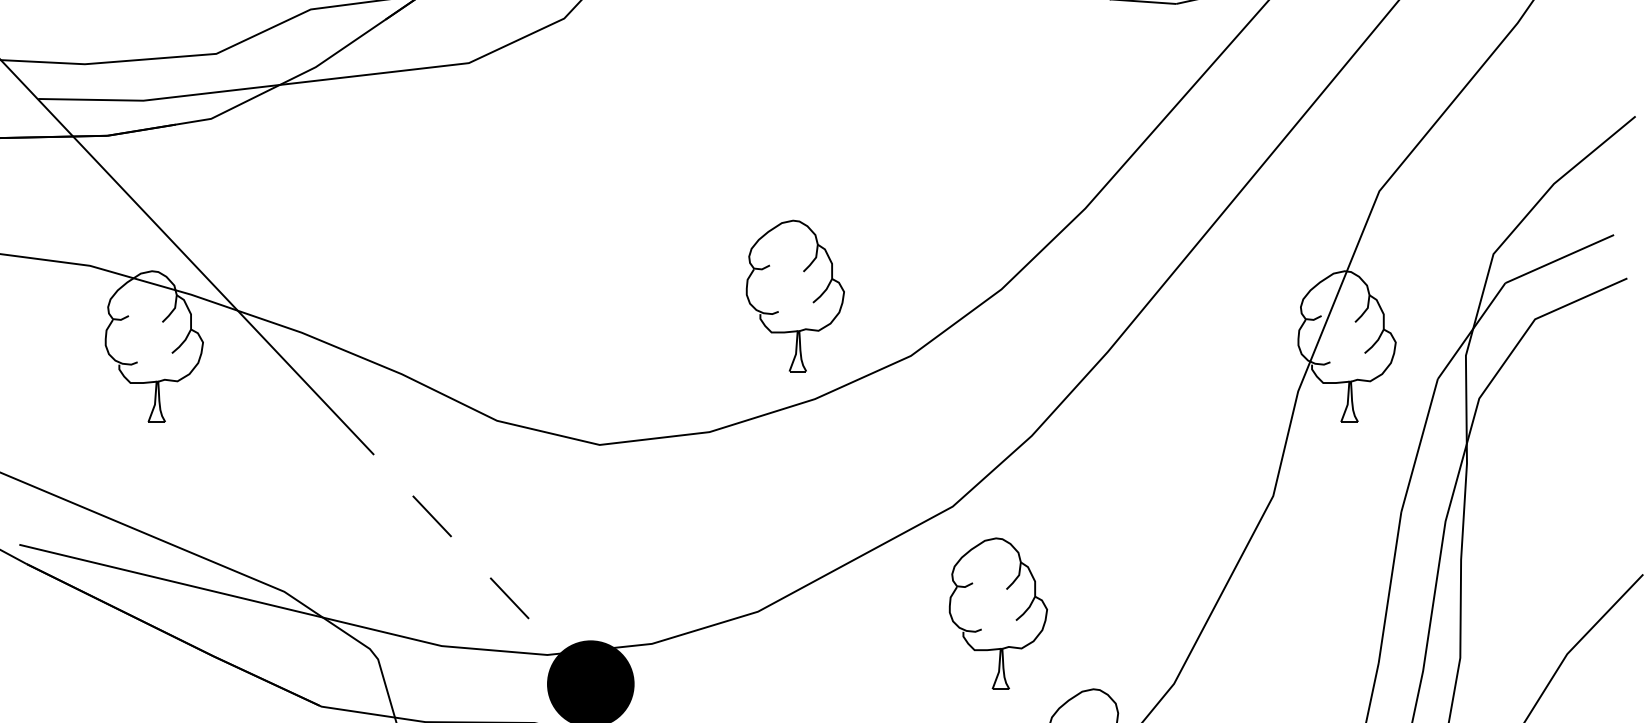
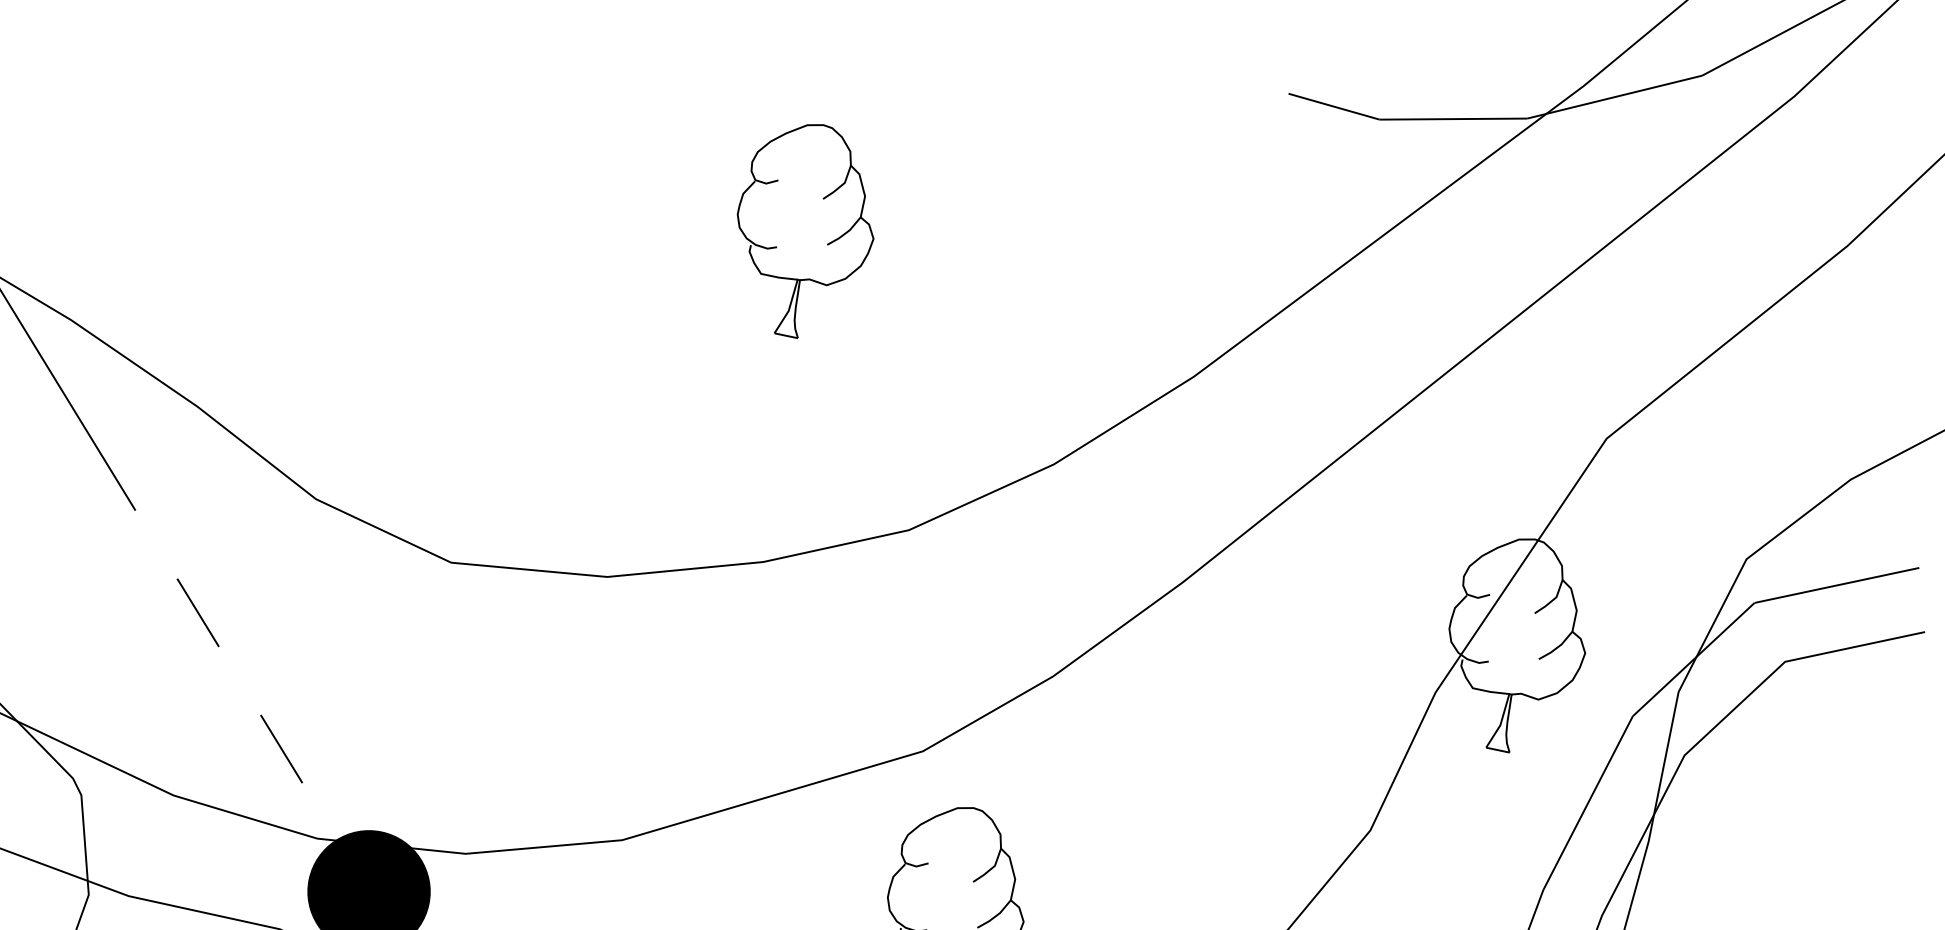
part: (794, 295) -> (803, 229), moved

